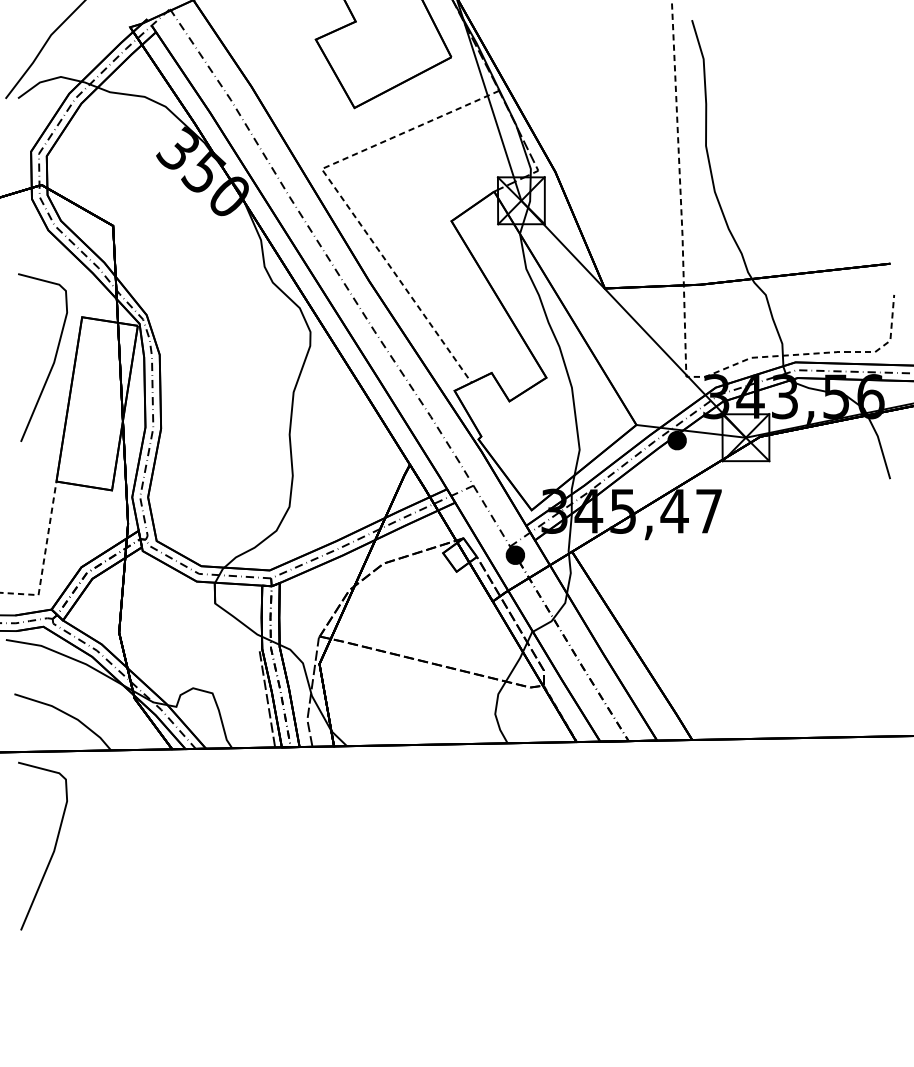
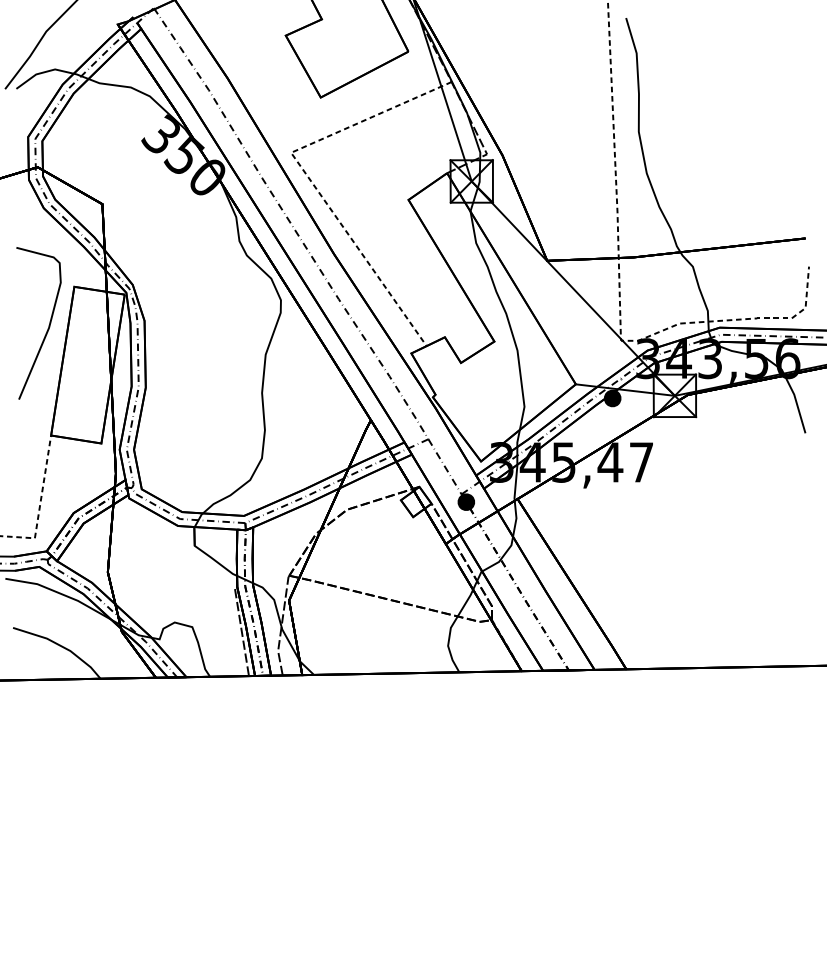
curve: (53, 848) -> (48, 767), removed

